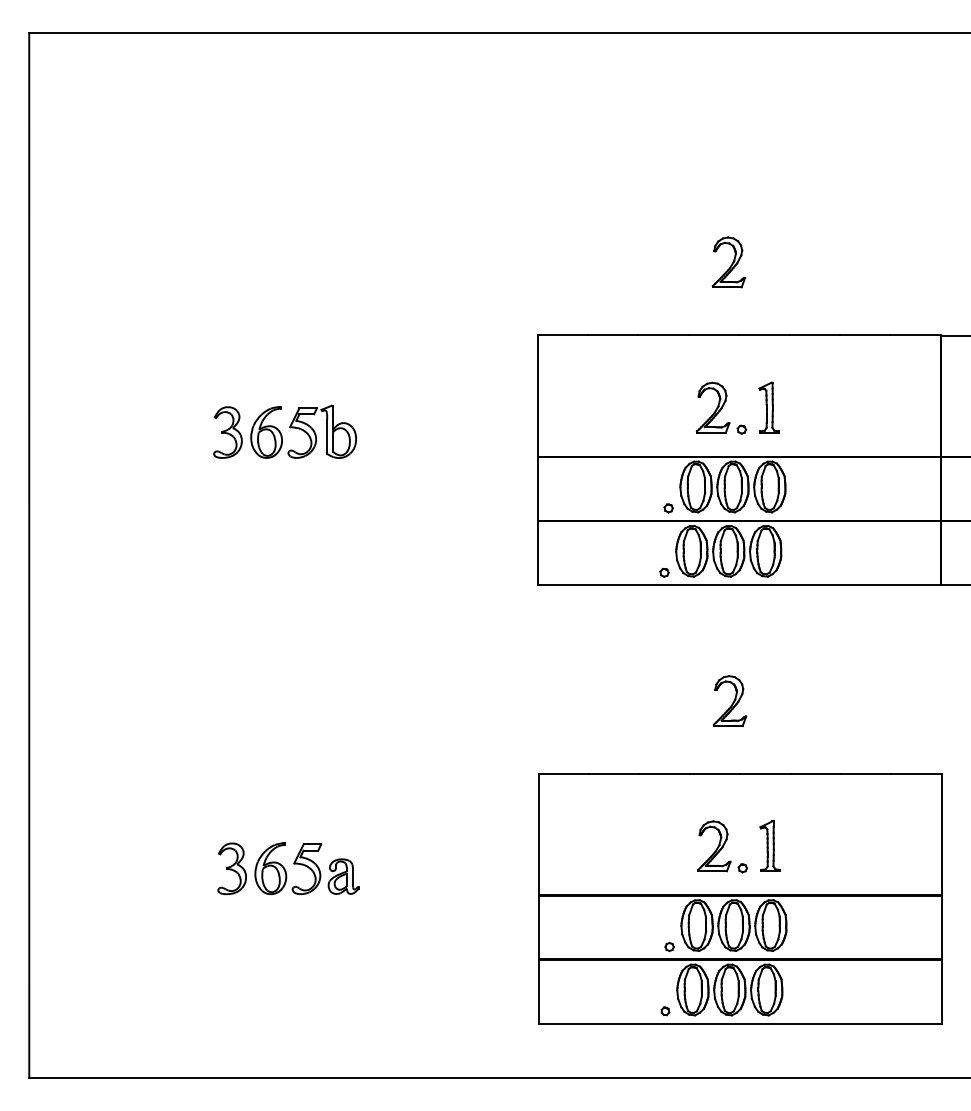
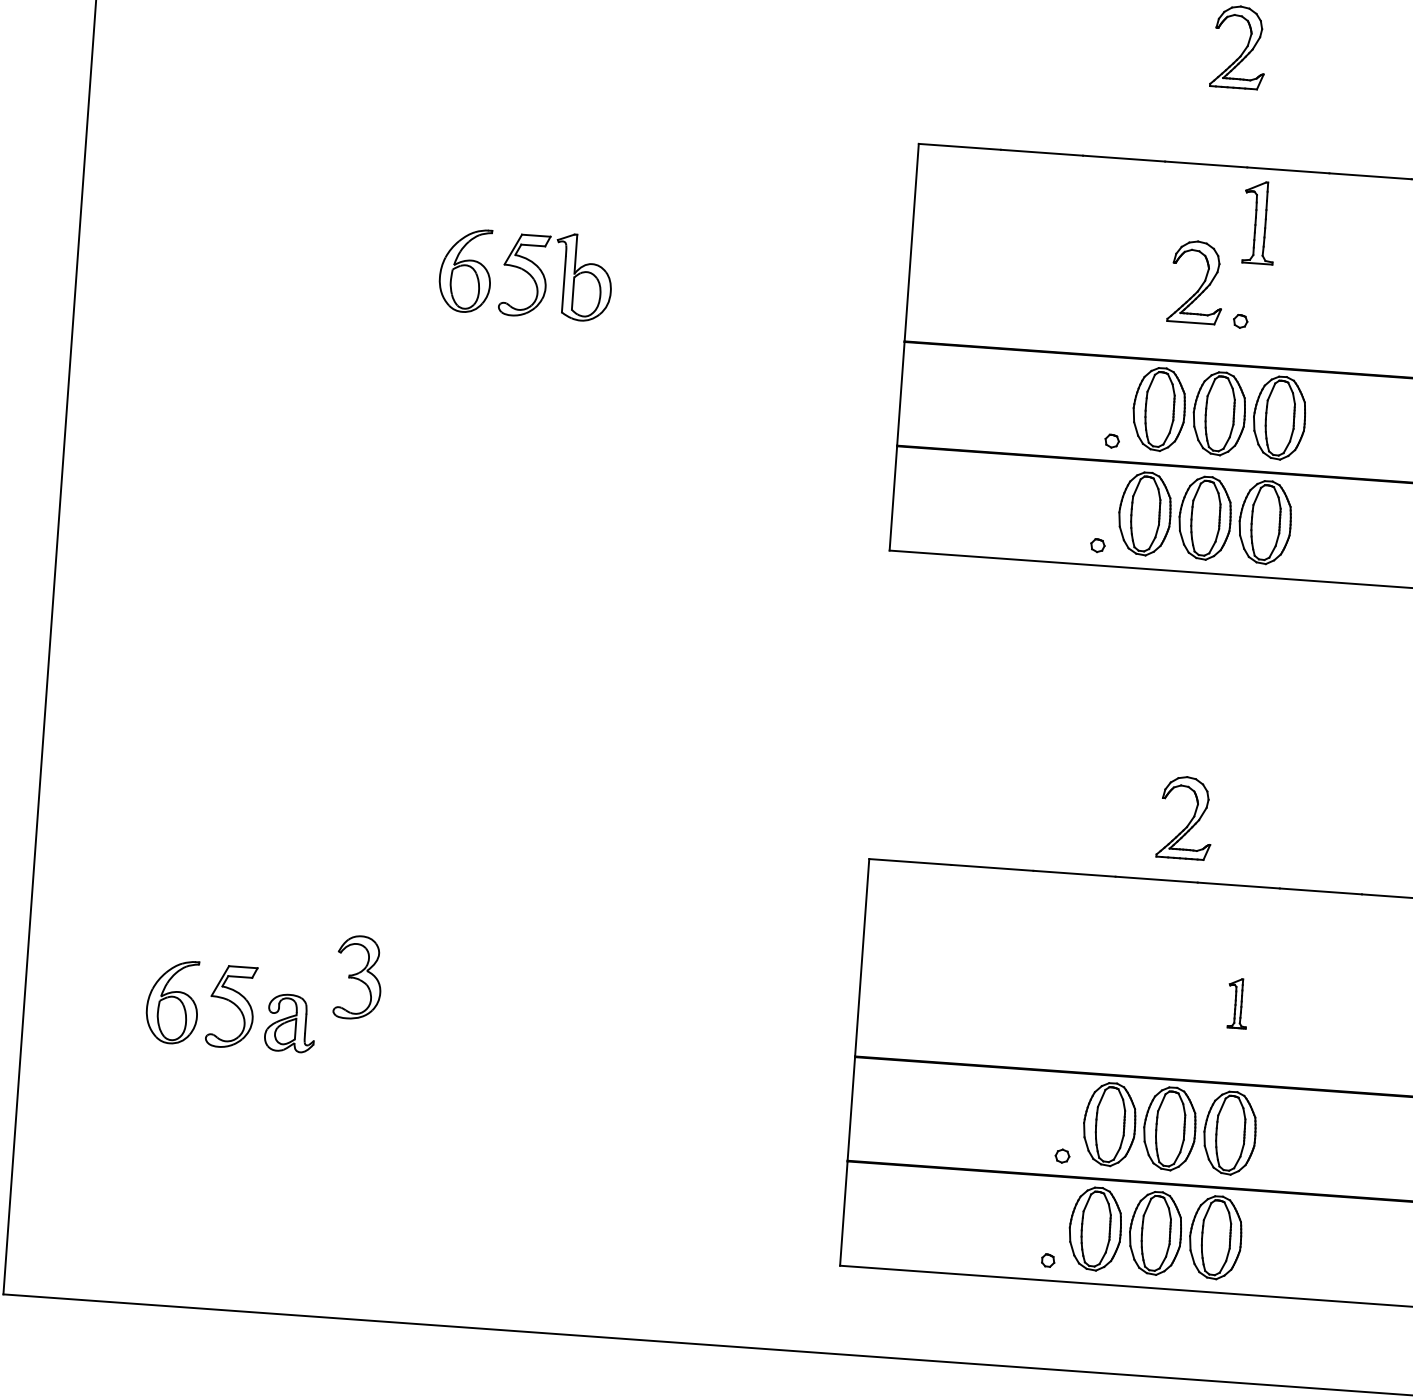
part: (768, 407) -> (1258, 222), moved
part: (227, 432) -> (401, 265), removed
part: (729, 700) -> (1184, 816), moved
part: (769, 845) -> (1237, 1002), size x0.6
part: (722, 846) -> (1160, 998), removed
part: (306, 868) -> (230, 1005), moved

